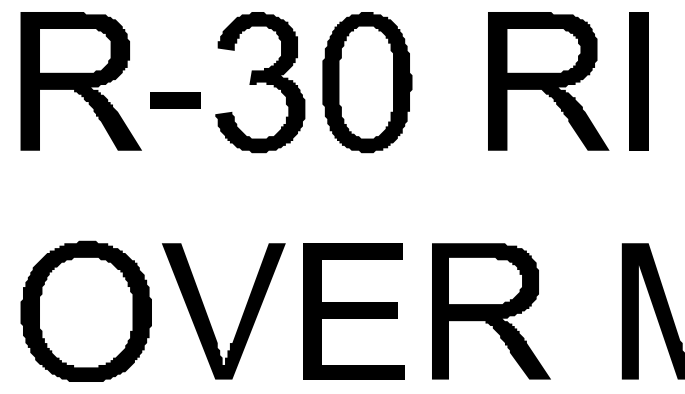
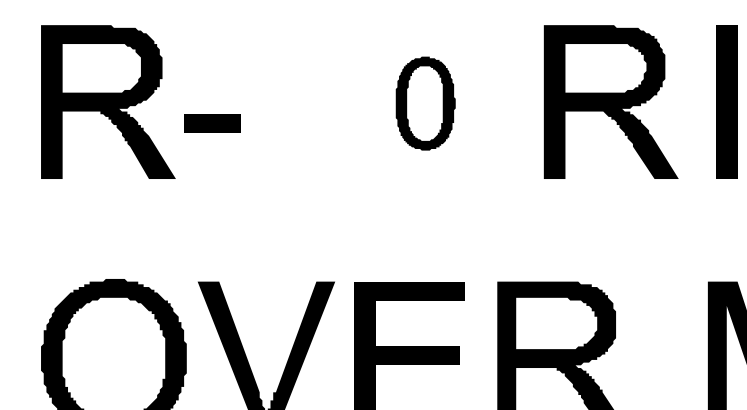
part: (548, 81) -> (611, 102), moved
fill: (260, 82) -> (307, 103), removed
part: (367, 82) -> (425, 103), size x0.6

